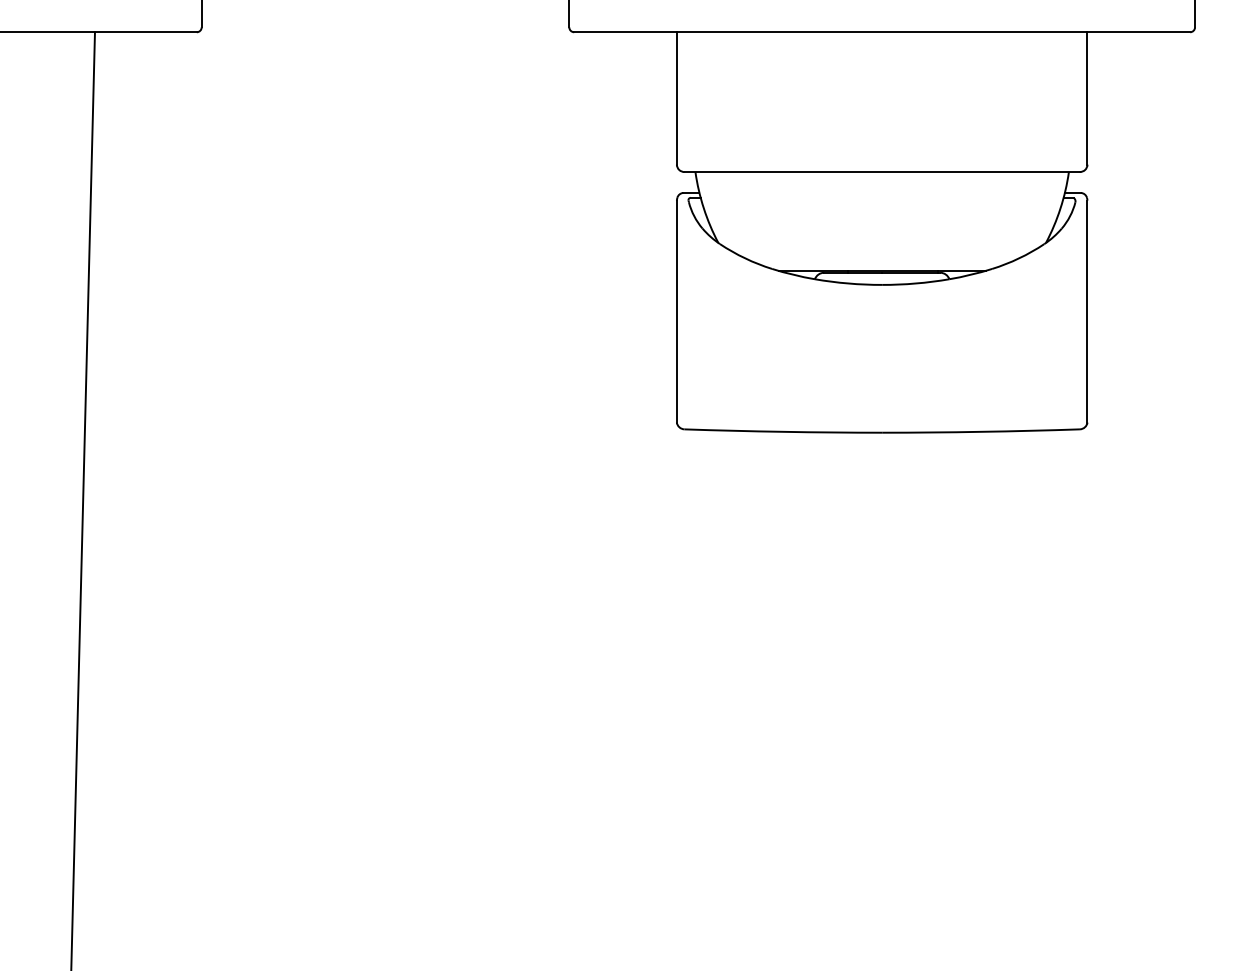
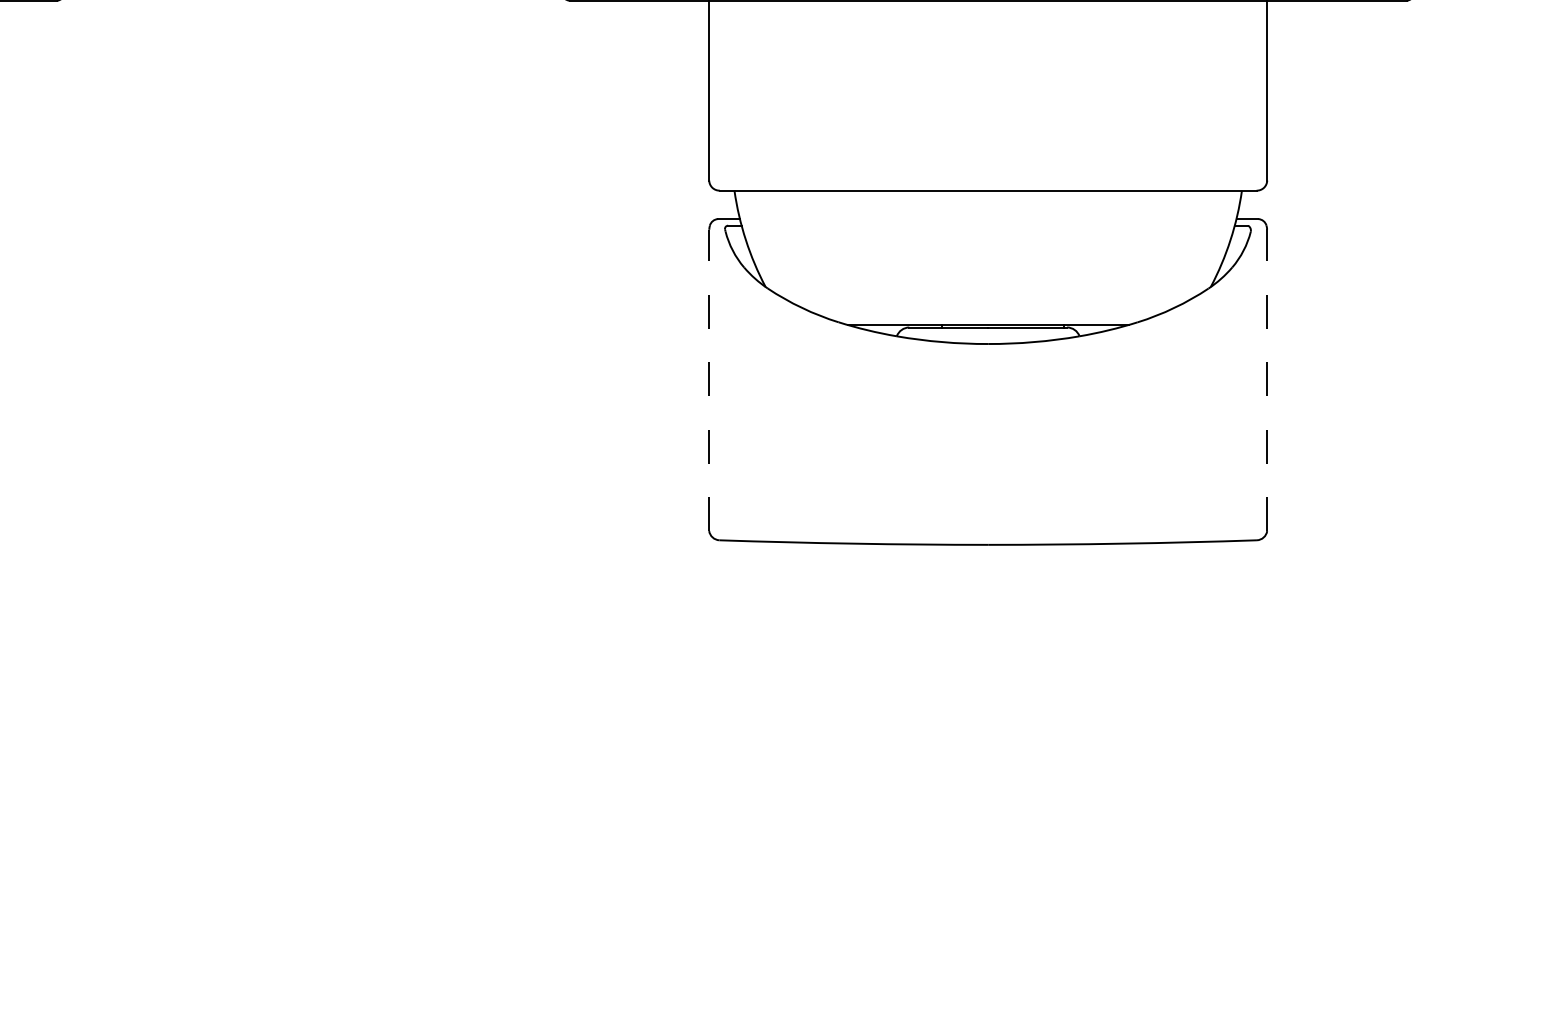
line: (676, 311) -> (708, 380), solid -> dashed
line: (1087, 311) -> (1267, 380), solid -> dashed

